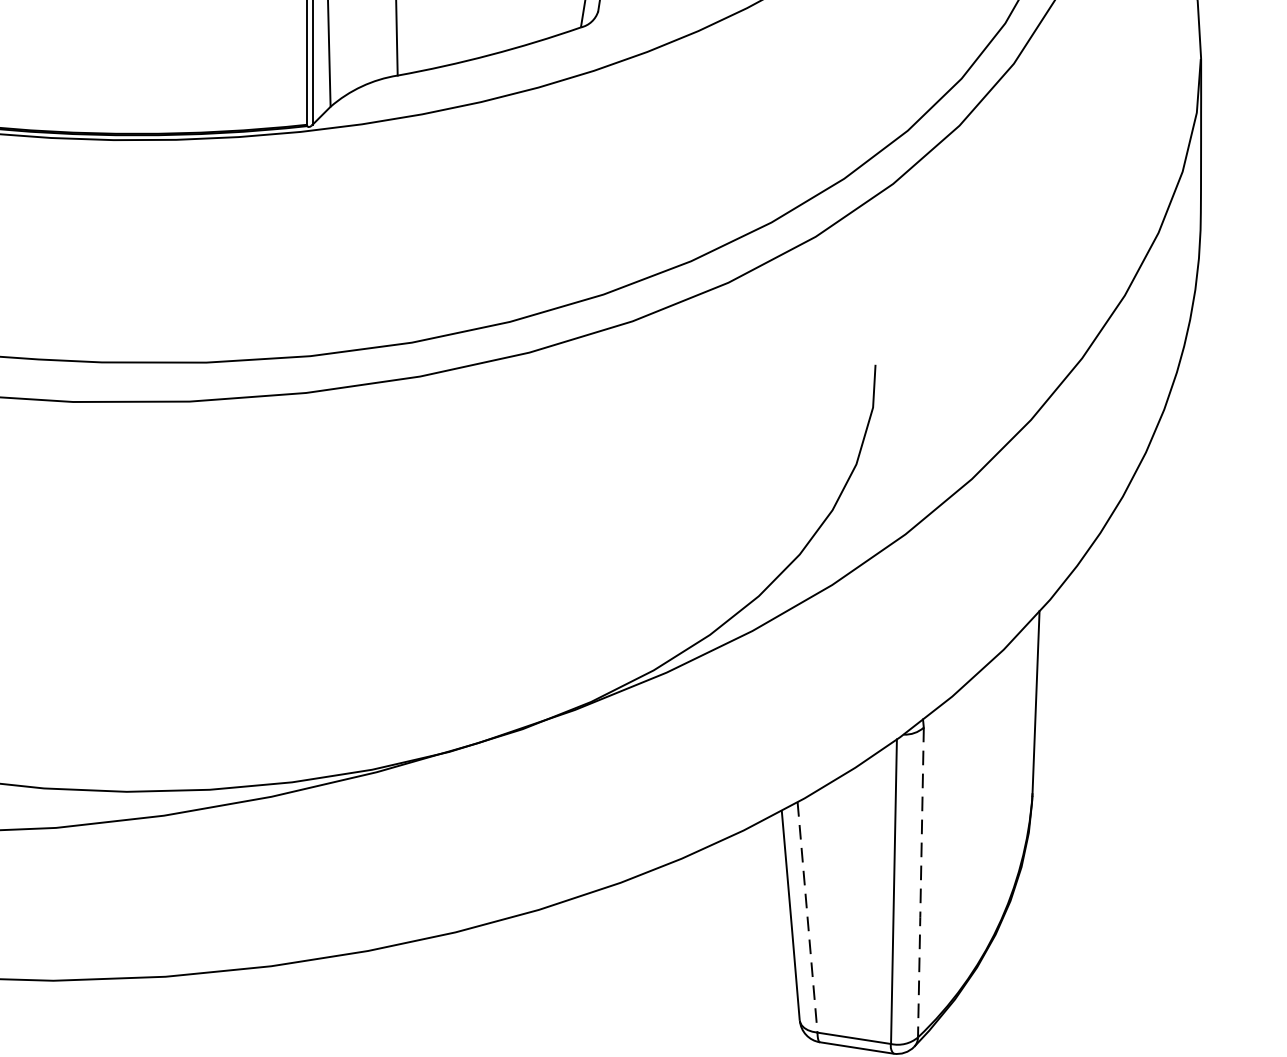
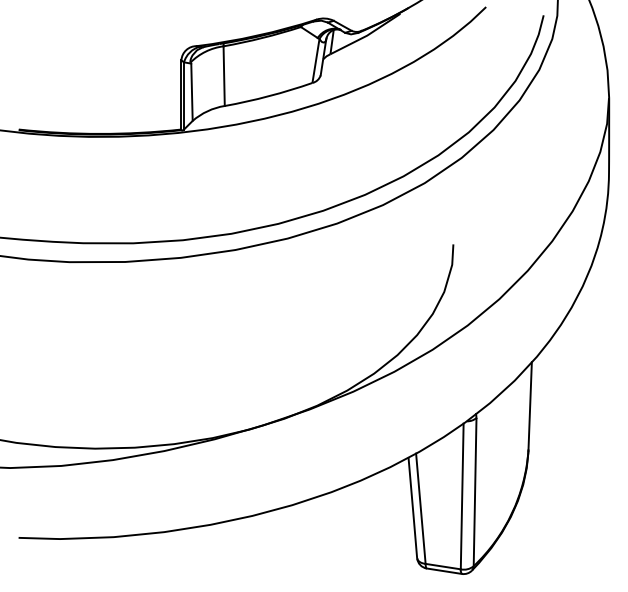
line: (921, 881) -> (475, 491), dashed -> solid
line: (806, 918) -> (420, 509), dashed -> solid

